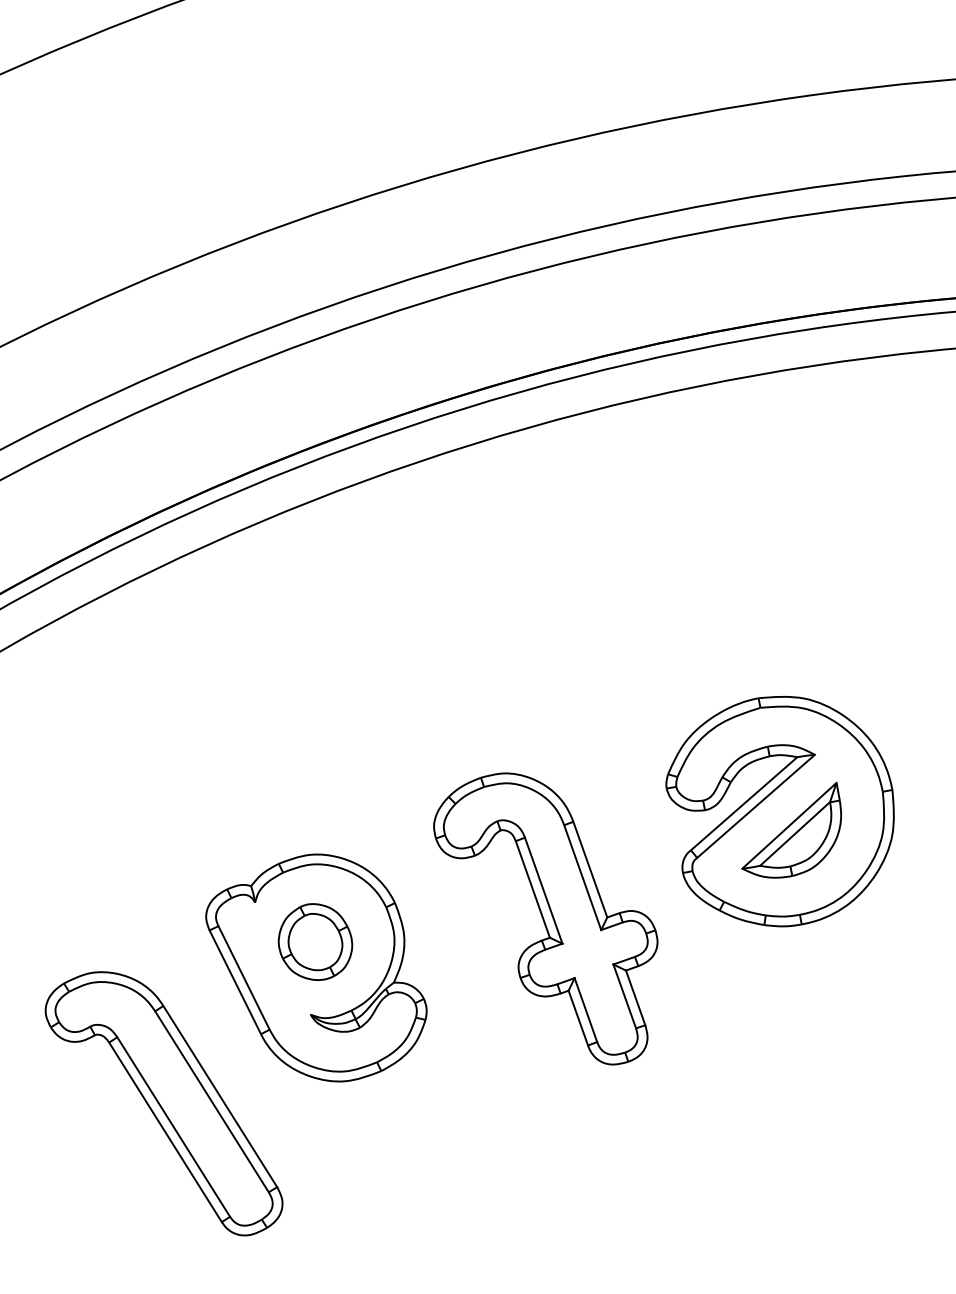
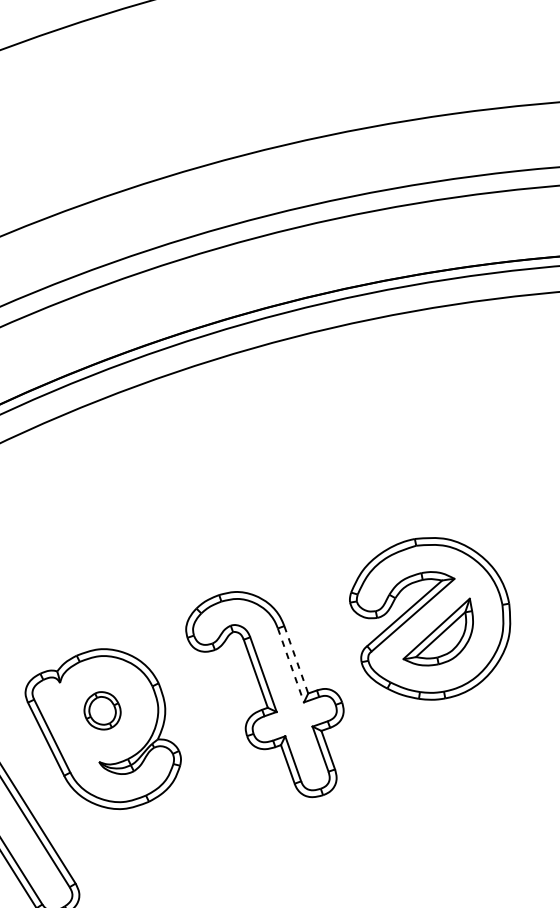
line: (590, 869) -> (296, 659), solid -> dashed
line: (582, 877) -> (290, 665), solid -> dashed
part: (315, 941) -> (102, 710), size x0.7

